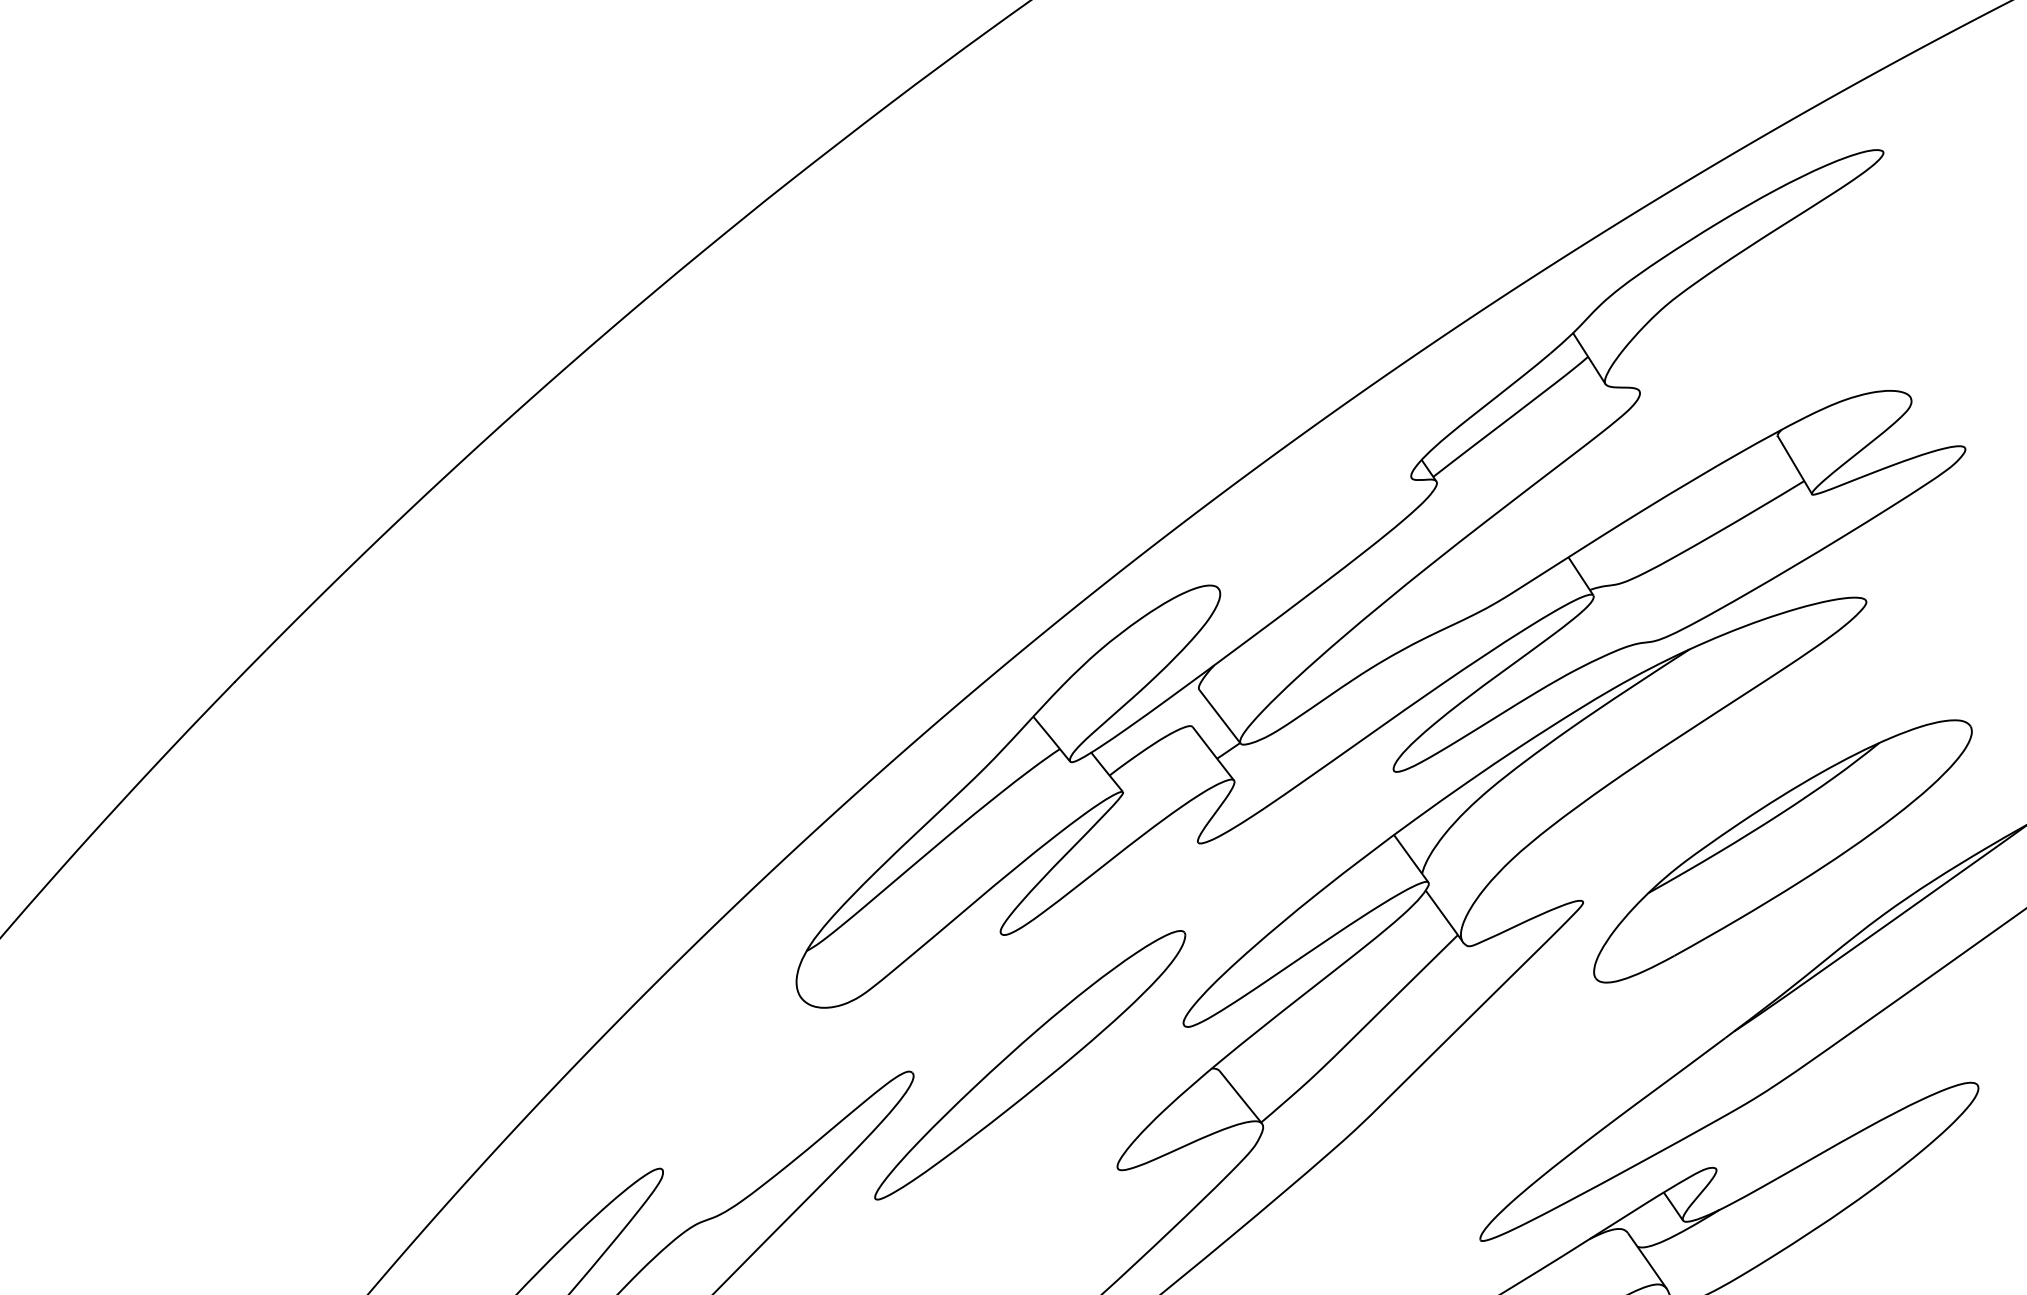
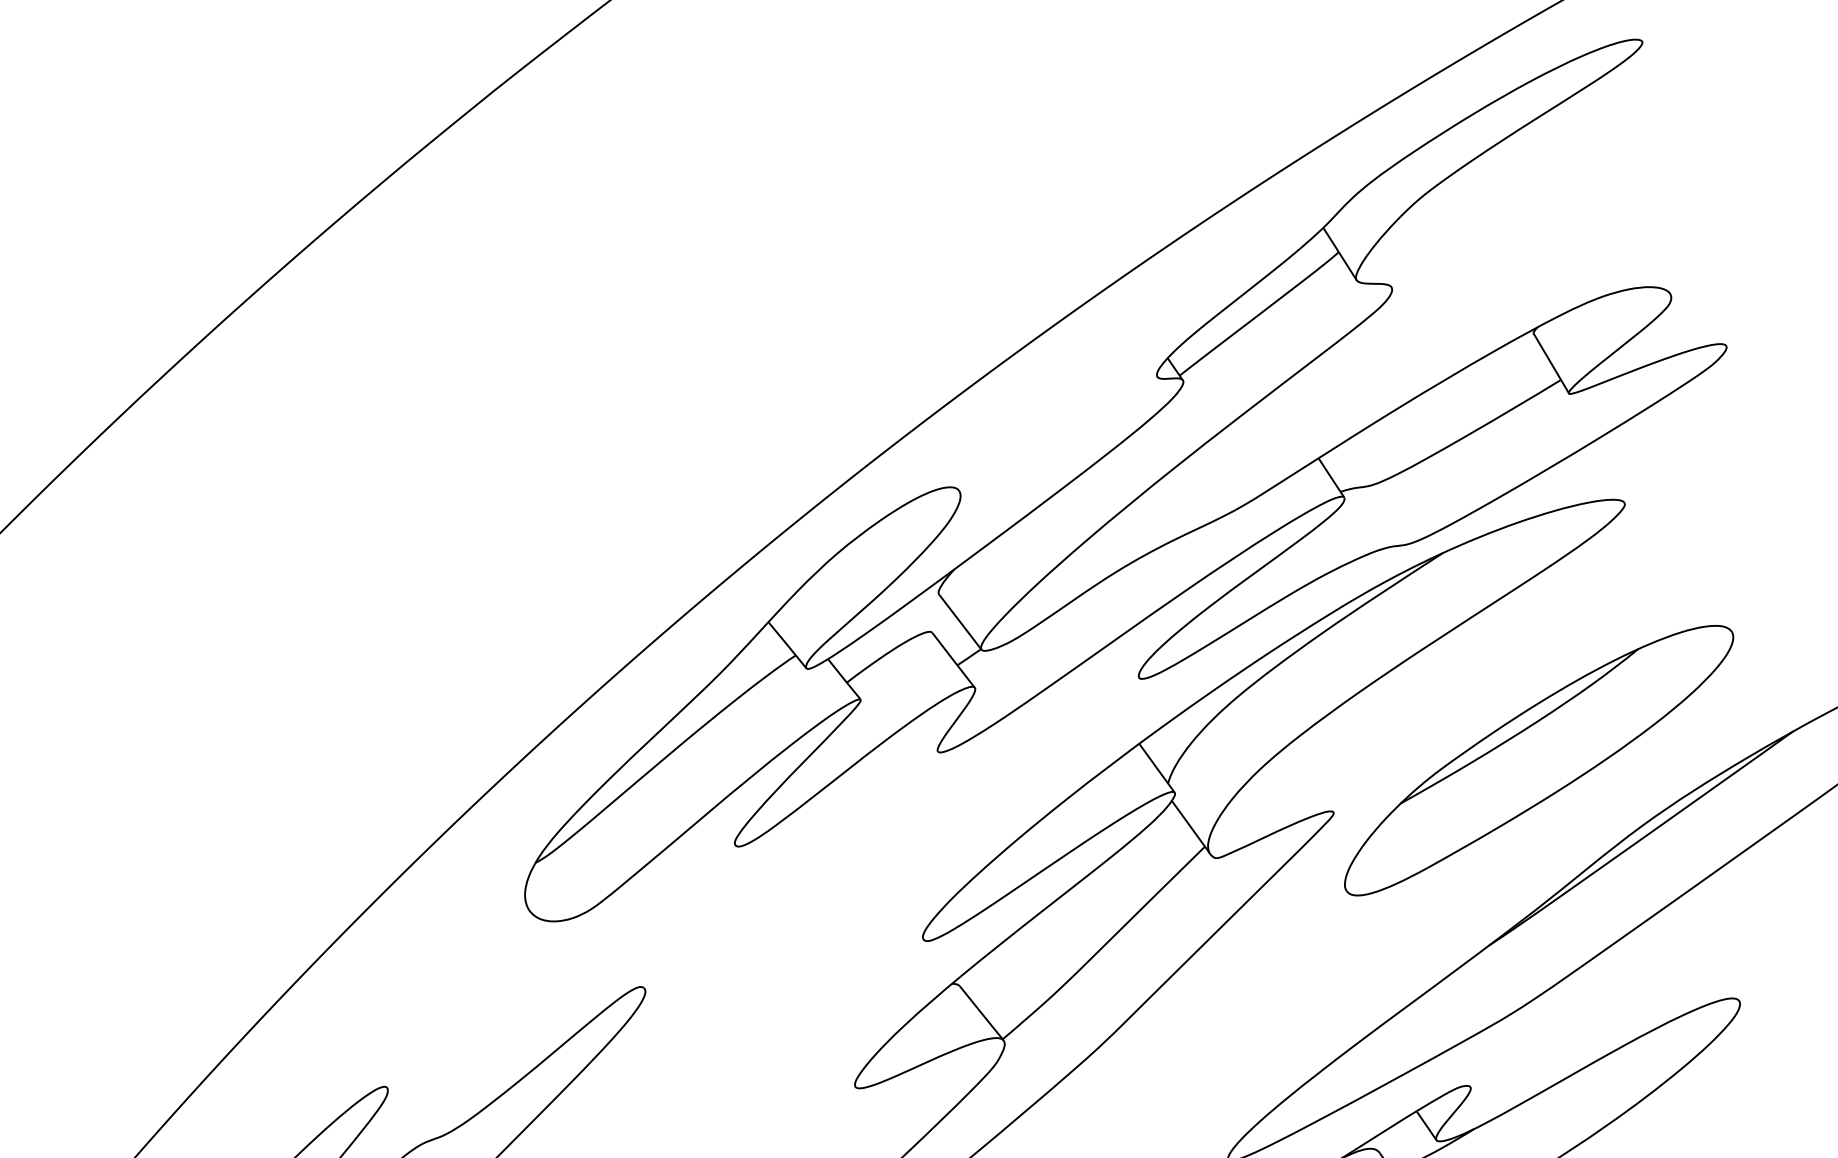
part: (1030, 1065) -> (765, 980), removed

